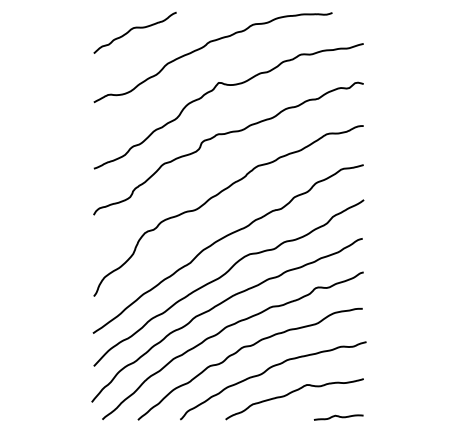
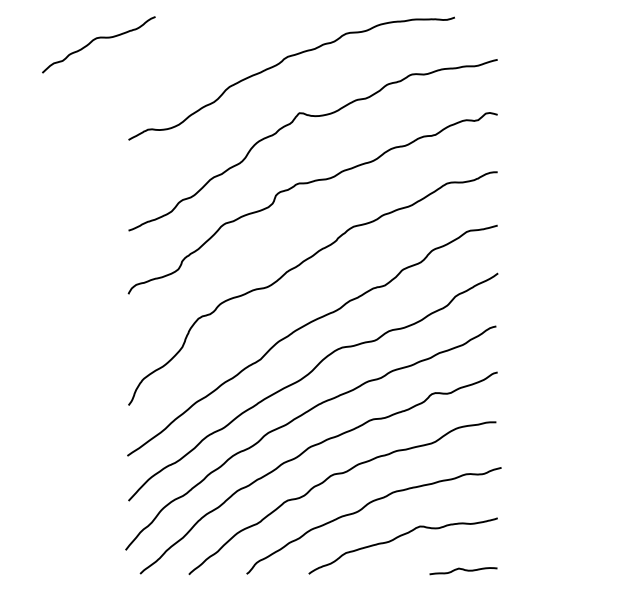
curve: (133, 29) -> (96, 40), moved

